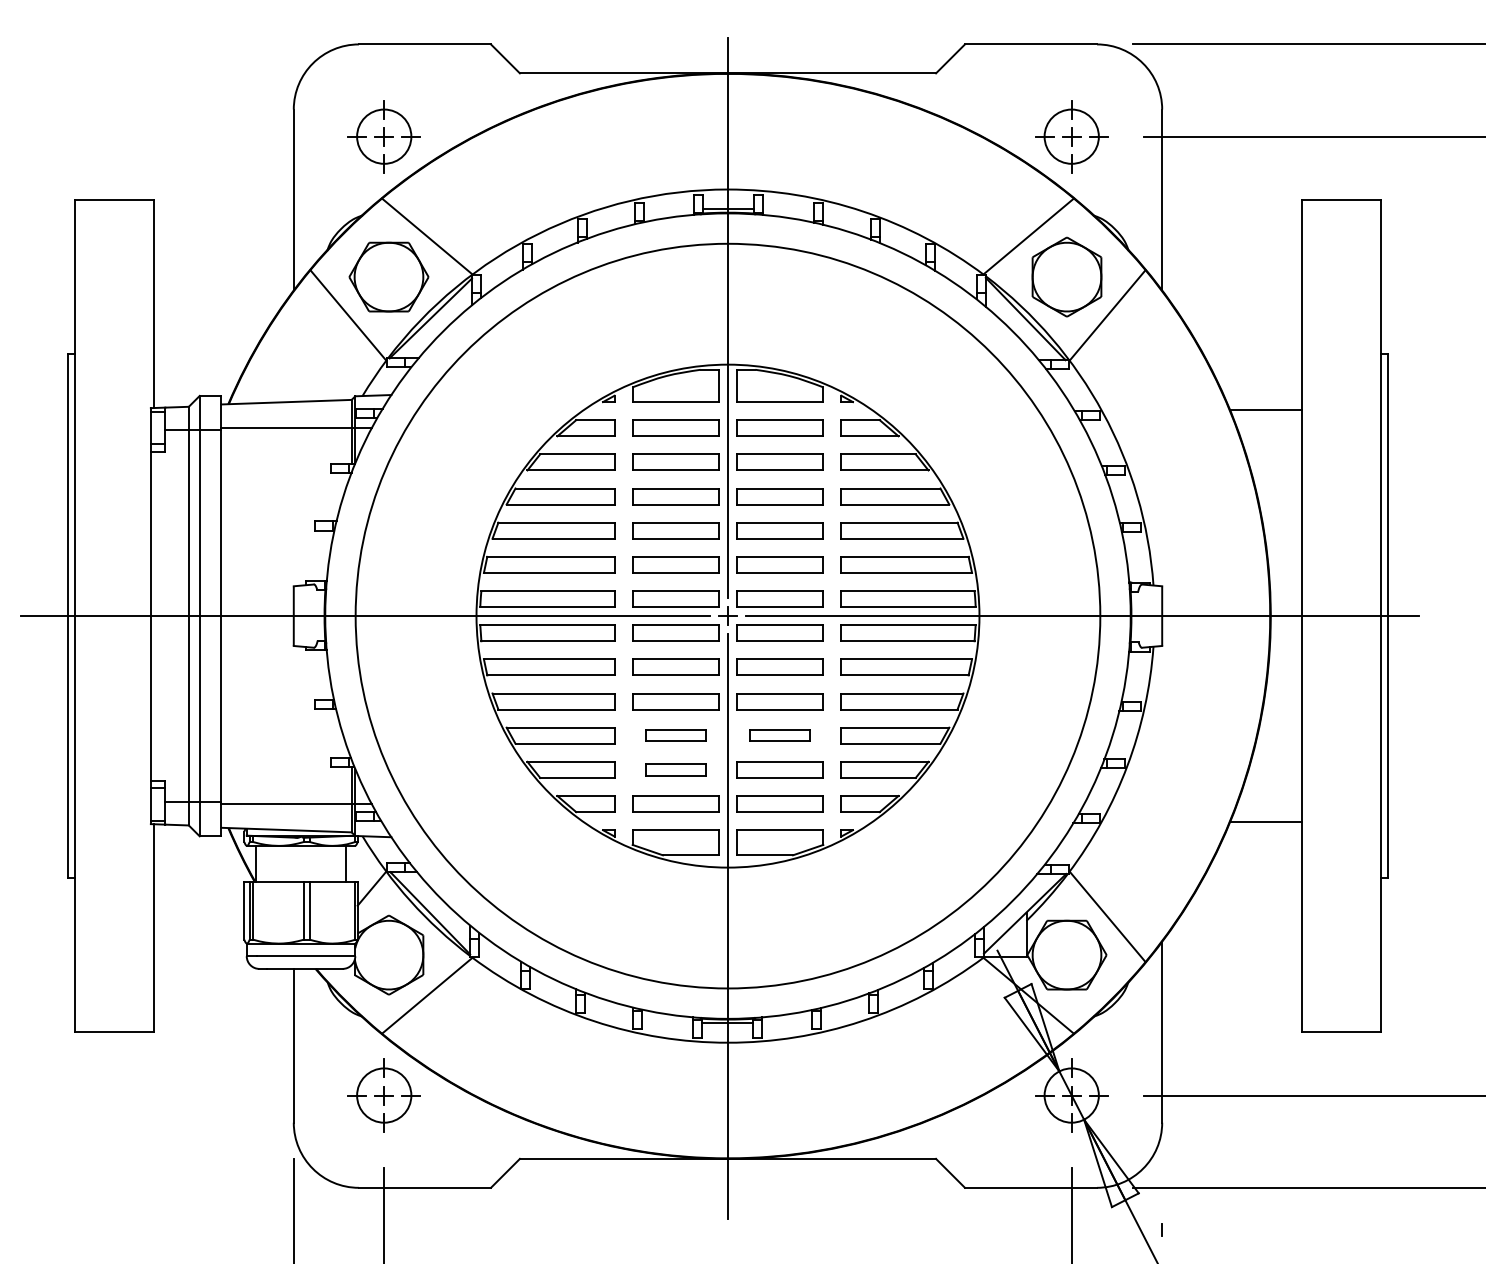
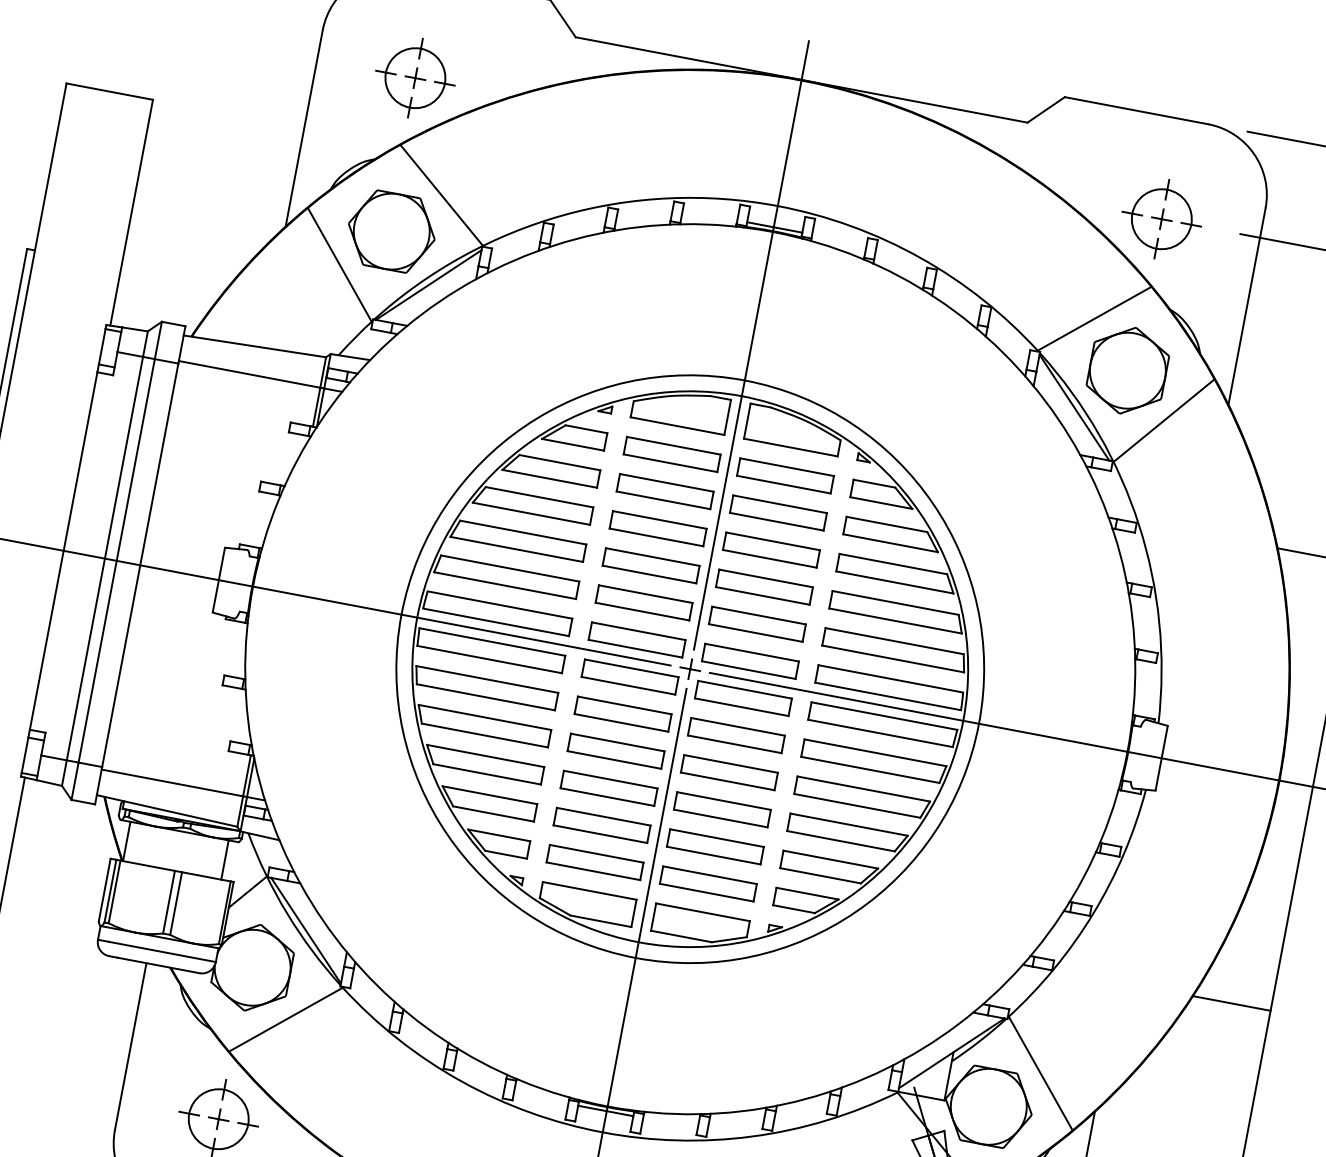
circle: (727, 616) -> (689, 669), size x0.71
part: (675, 735) -> (608, 788), size x1.43
part: (779, 735) -> (721, 809), size x1.43
part: (675, 769) -> (601, 824), size x1.43

